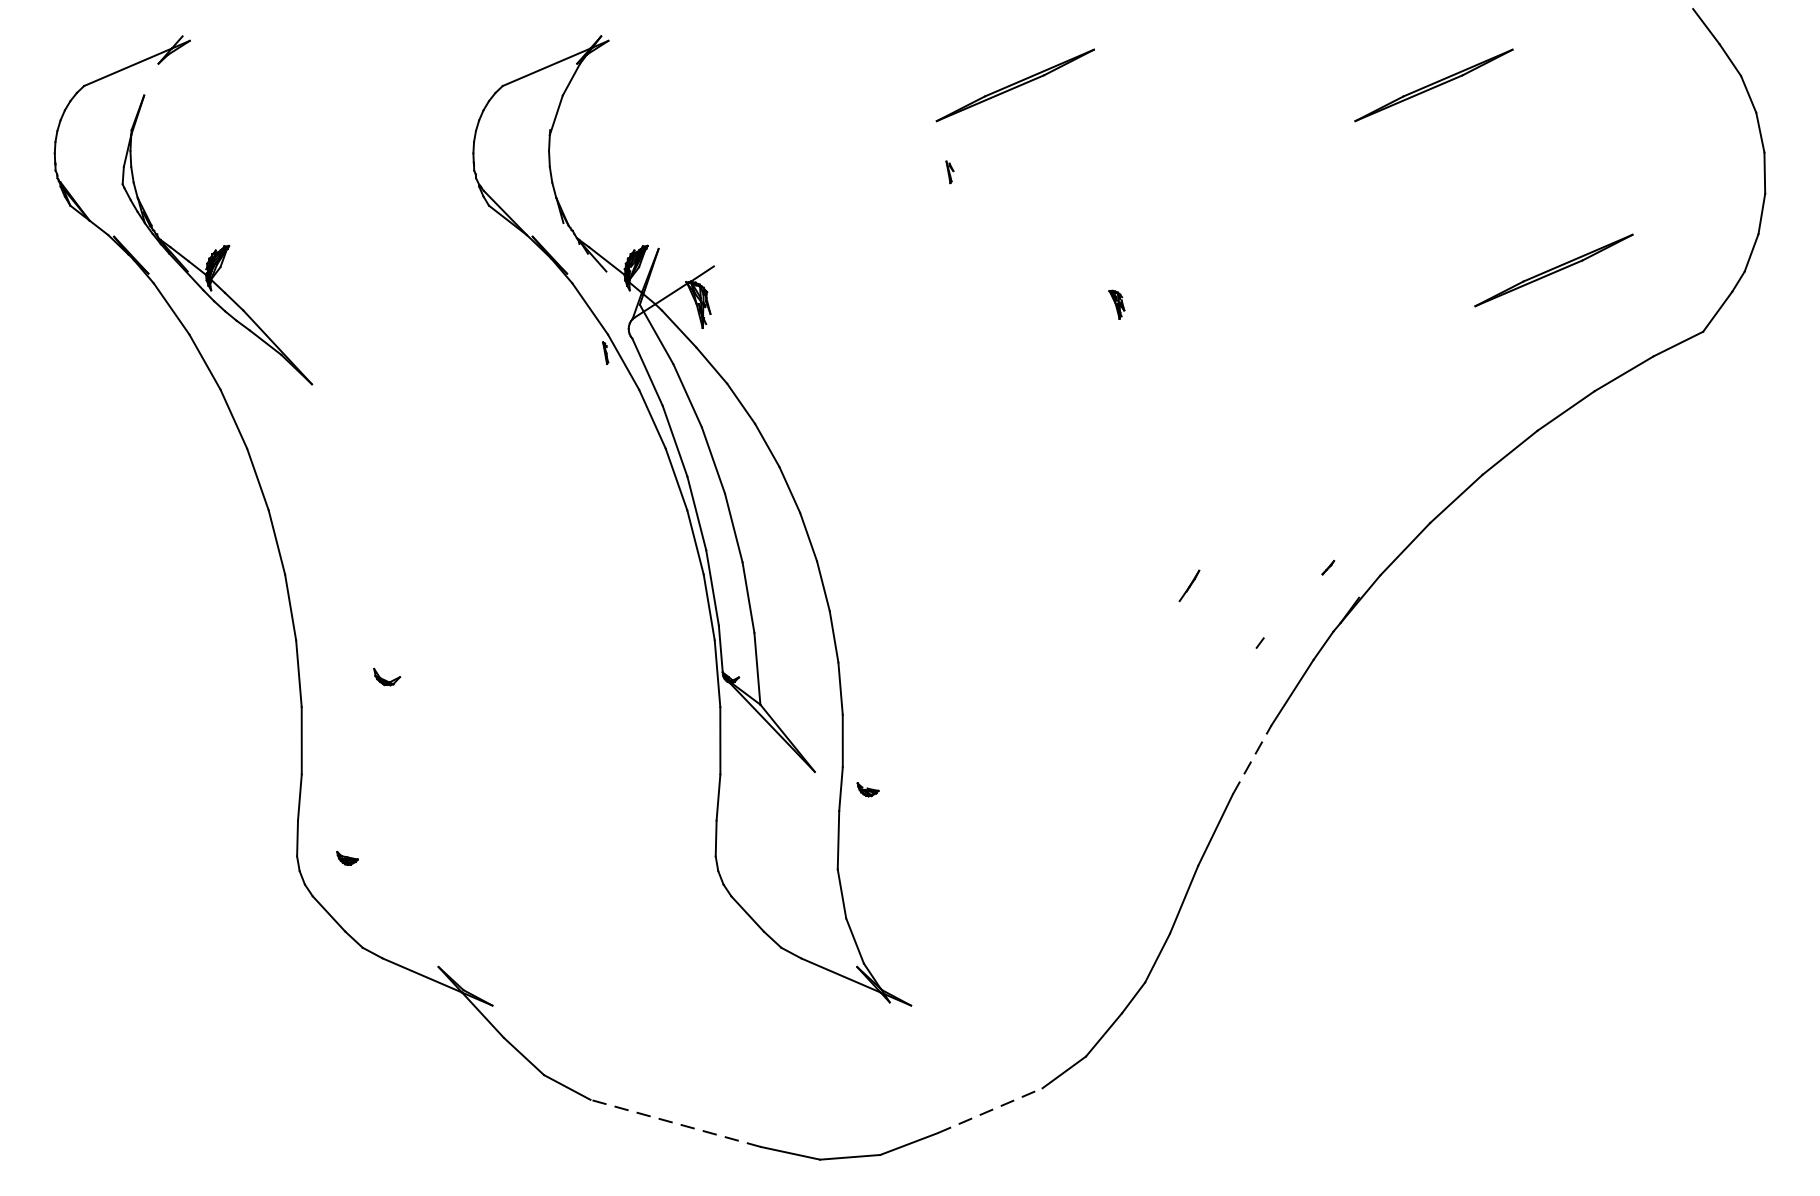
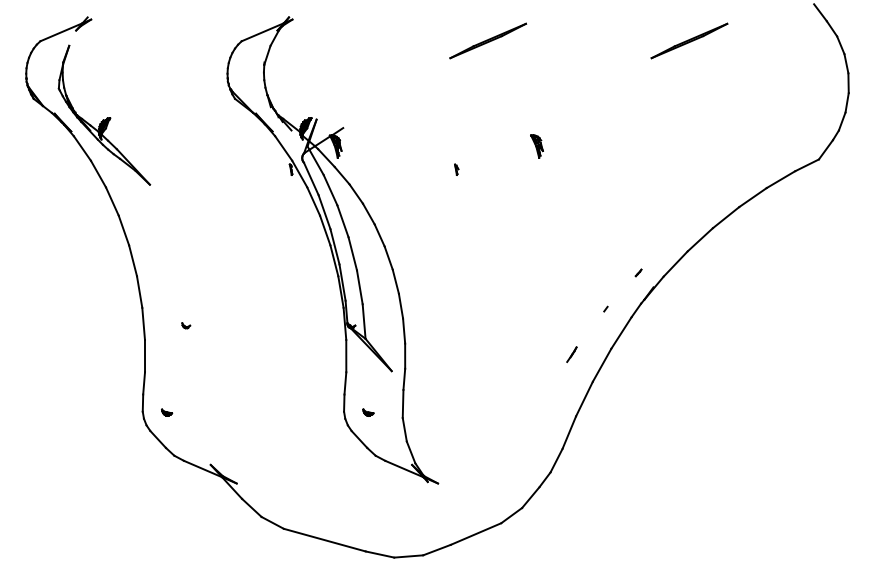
part: (949, 171) -> (456, 169), moved
part: (1554, 269) -> (747, 129), removed
part: (1115, 304) -> (536, 146), size x1.67
line: (1188, 585) -> (571, 354), moved
part: (388, 677) -> (186, 325), size x0.62
line: (1253, 760) -> (602, 365), dashed -> solid
part: (868, 789) -> (368, 412), moved
line: (991, 1109) -> (476, 533), dashed -> solid
line: (675, 1124) -> (324, 540), dashed -> solid

